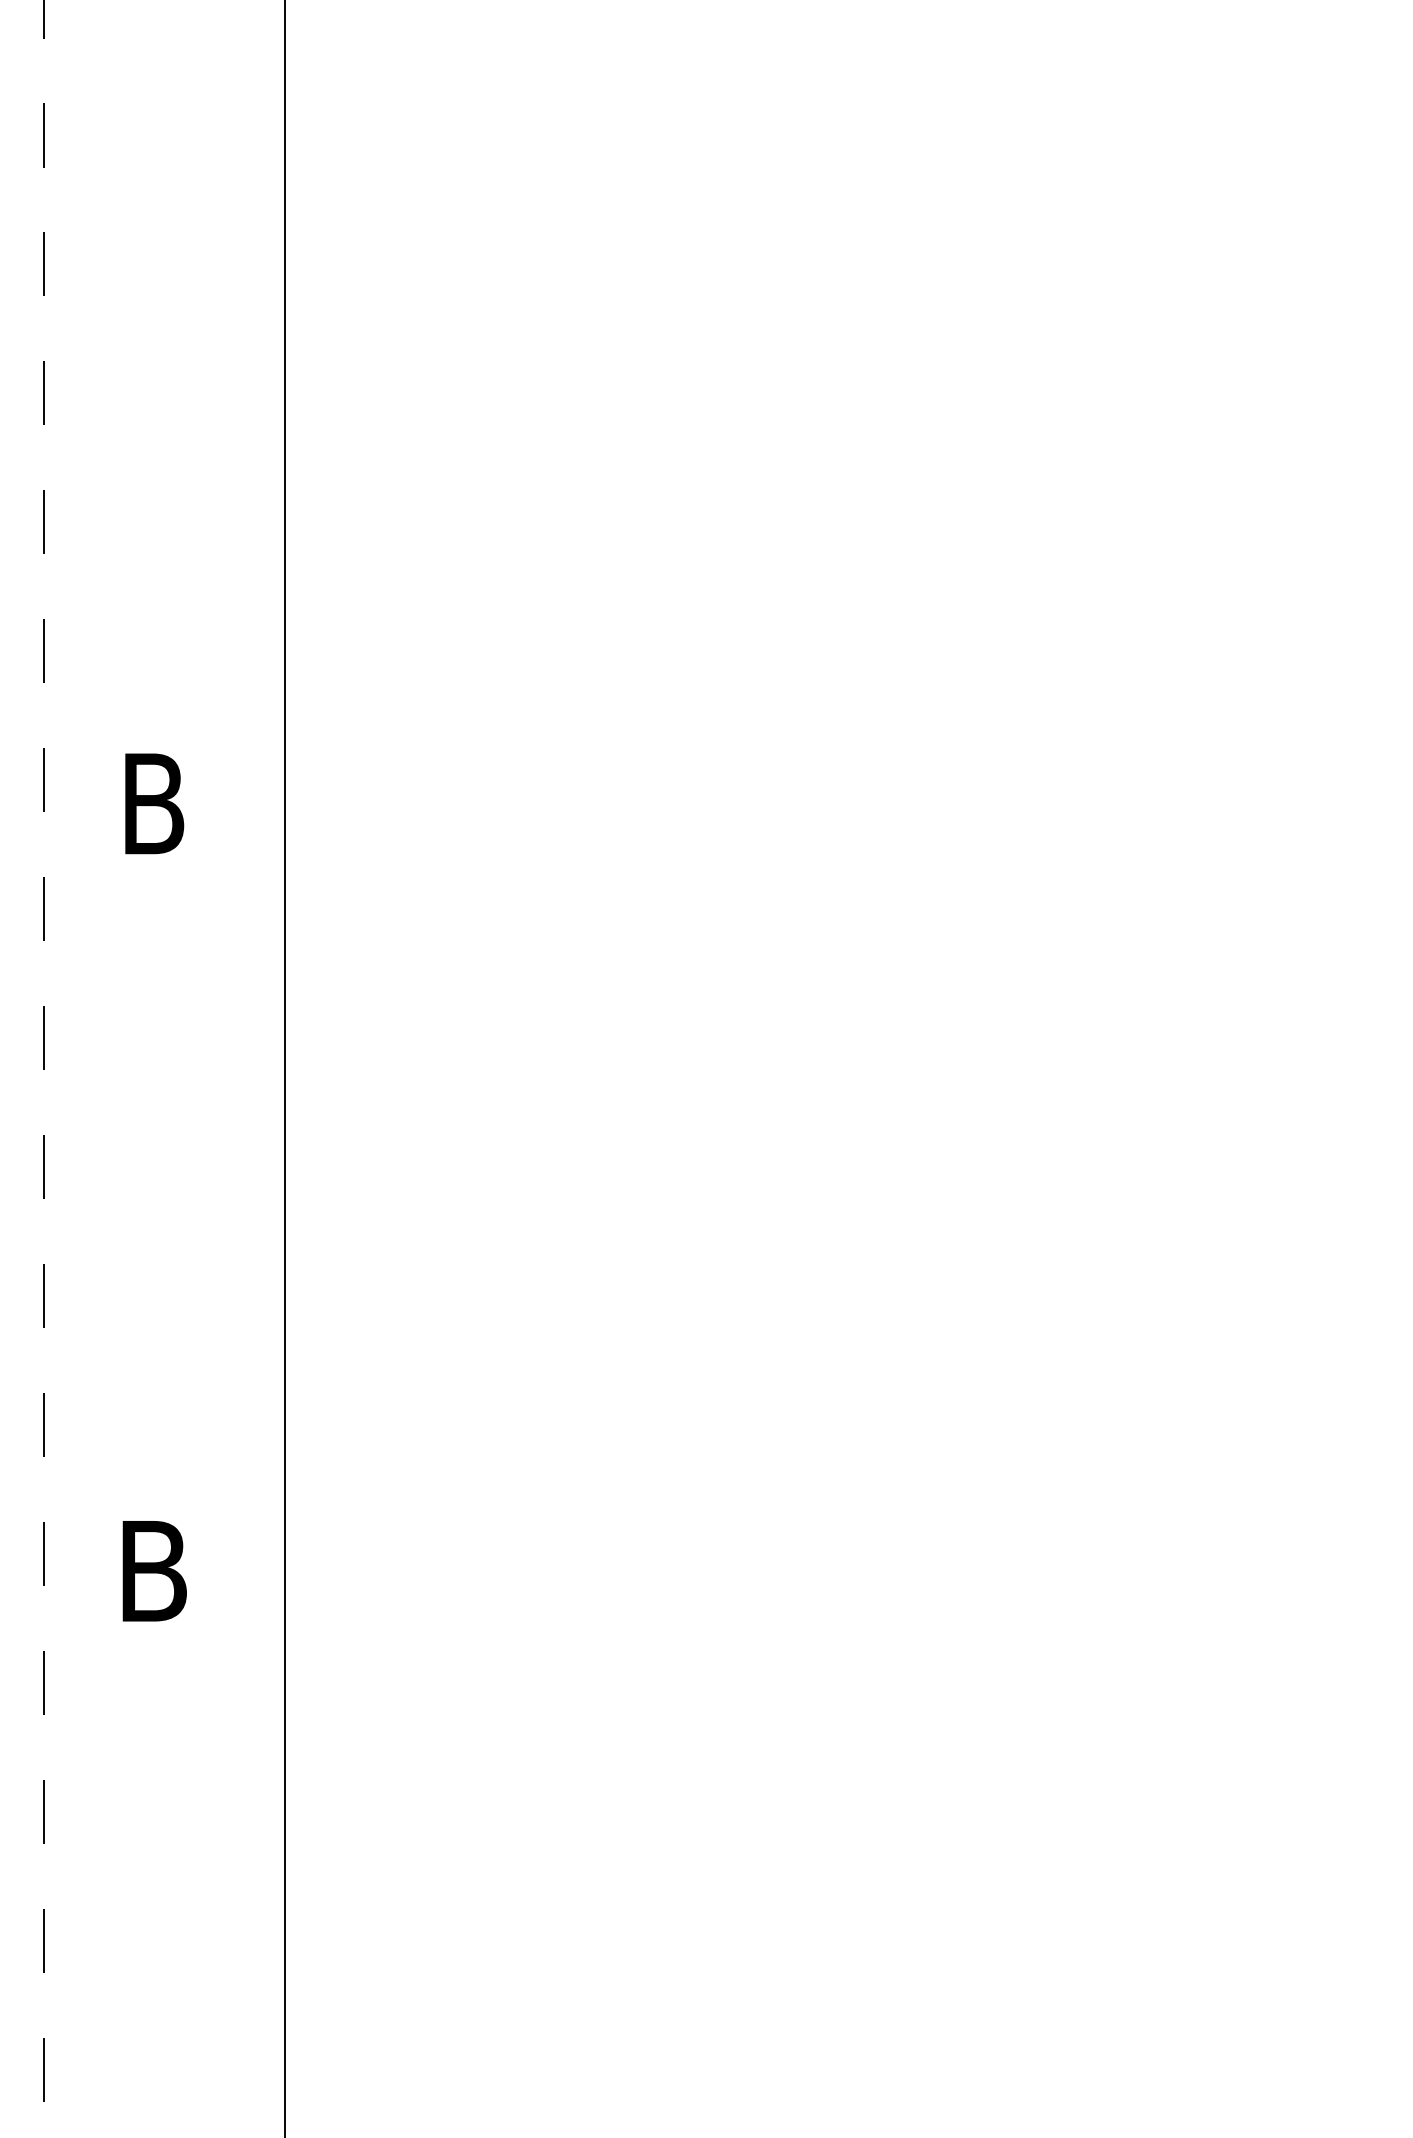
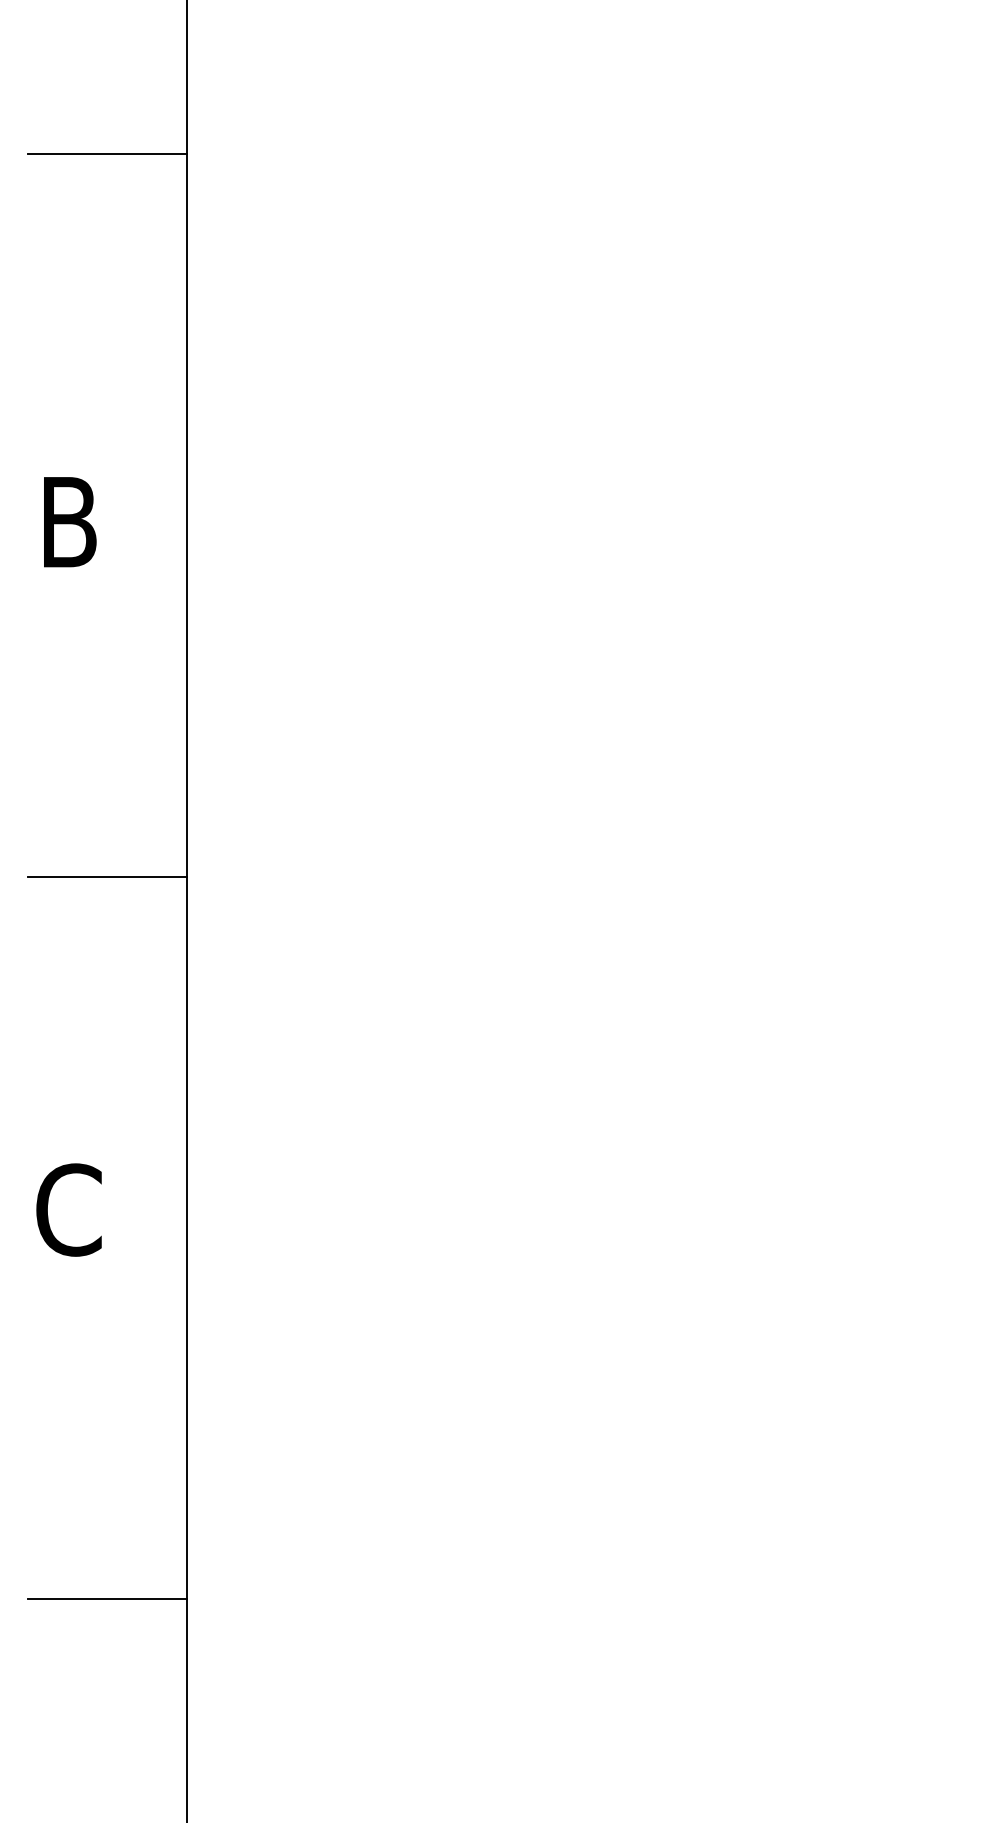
line: (196, 393) -> (107, 154), added
line: (196, 1199) -> (107, 876), added
text: (152, 1571) -> (68, 1210), B -> C
line: (196, 2005) -> (107, 1599), added

